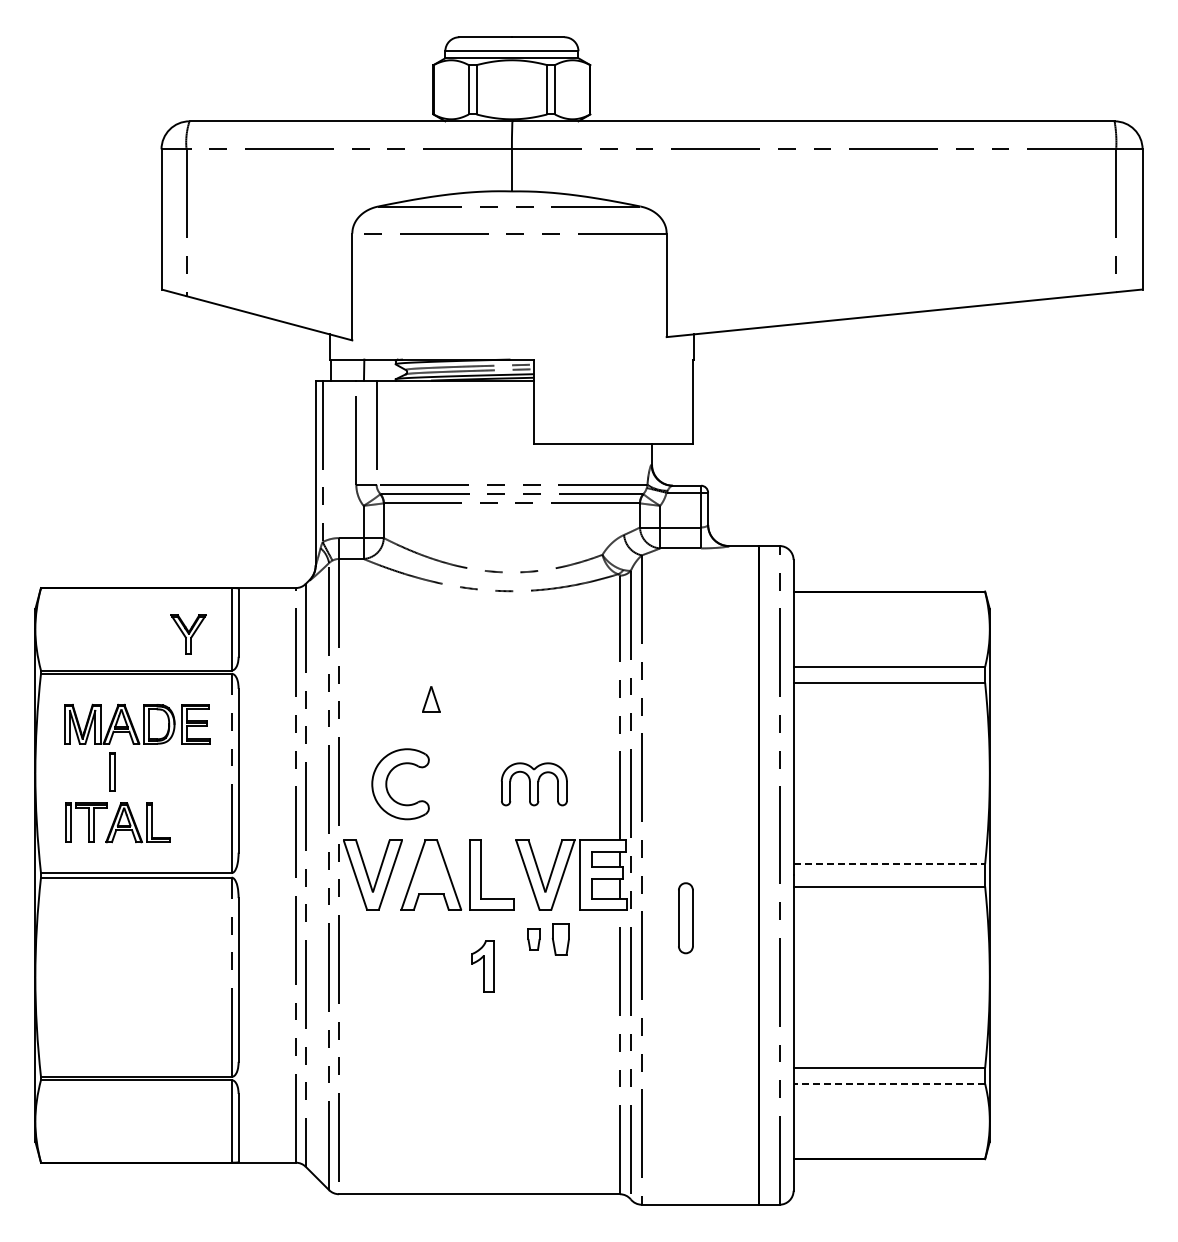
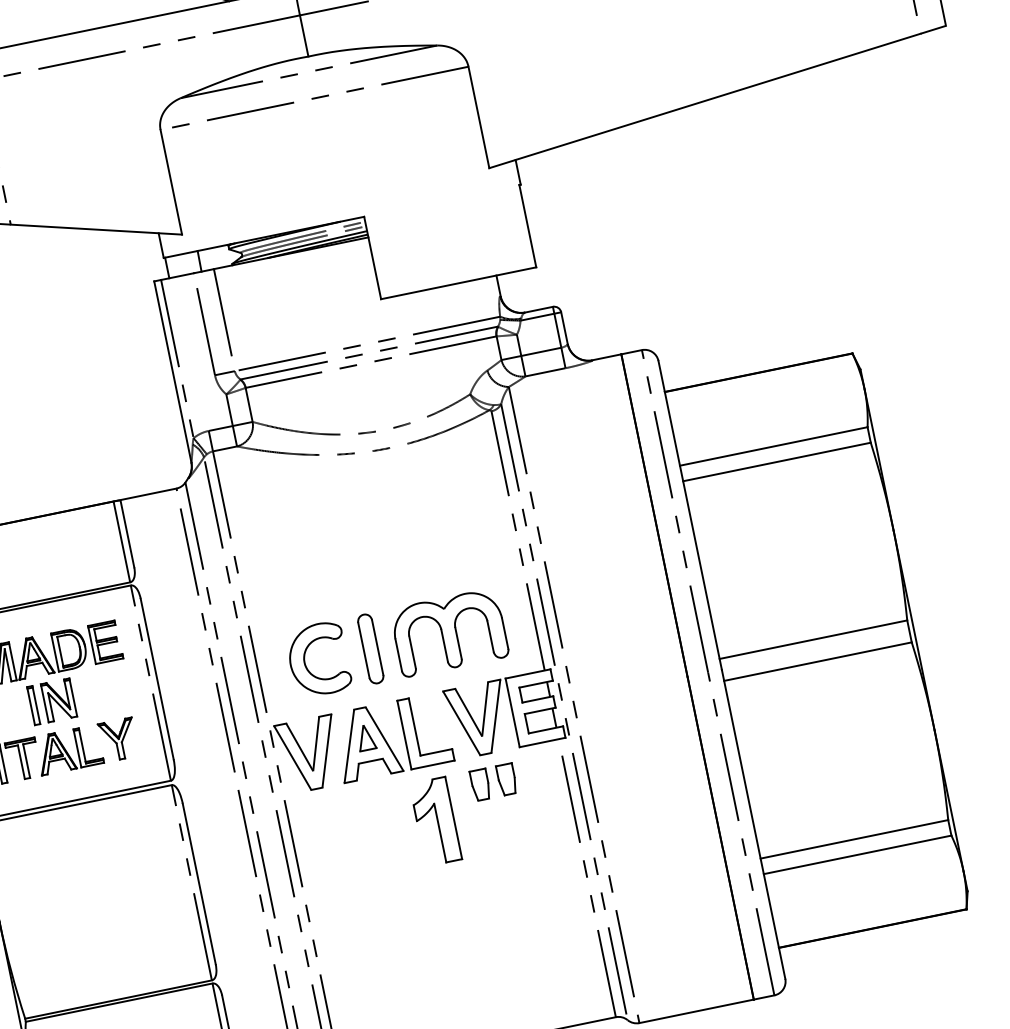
part: (188, 634) -> (118, 739), moved
part: (431, 699) -> (366, 737), moved
part: (138, 771) -> (59, 699), added
part: (534, 784) -> (449, 633), size x1.67
line: (889, 864) -> (813, 639), dashed -> solid
part: (685, 918) -> (370, 649), moved
part: (533, 939) -> (479, 785), size x1.43
part: (482, 966) -> (435, 821), size x1.67
line: (889, 1083) -> (857, 854), dashed -> solid

